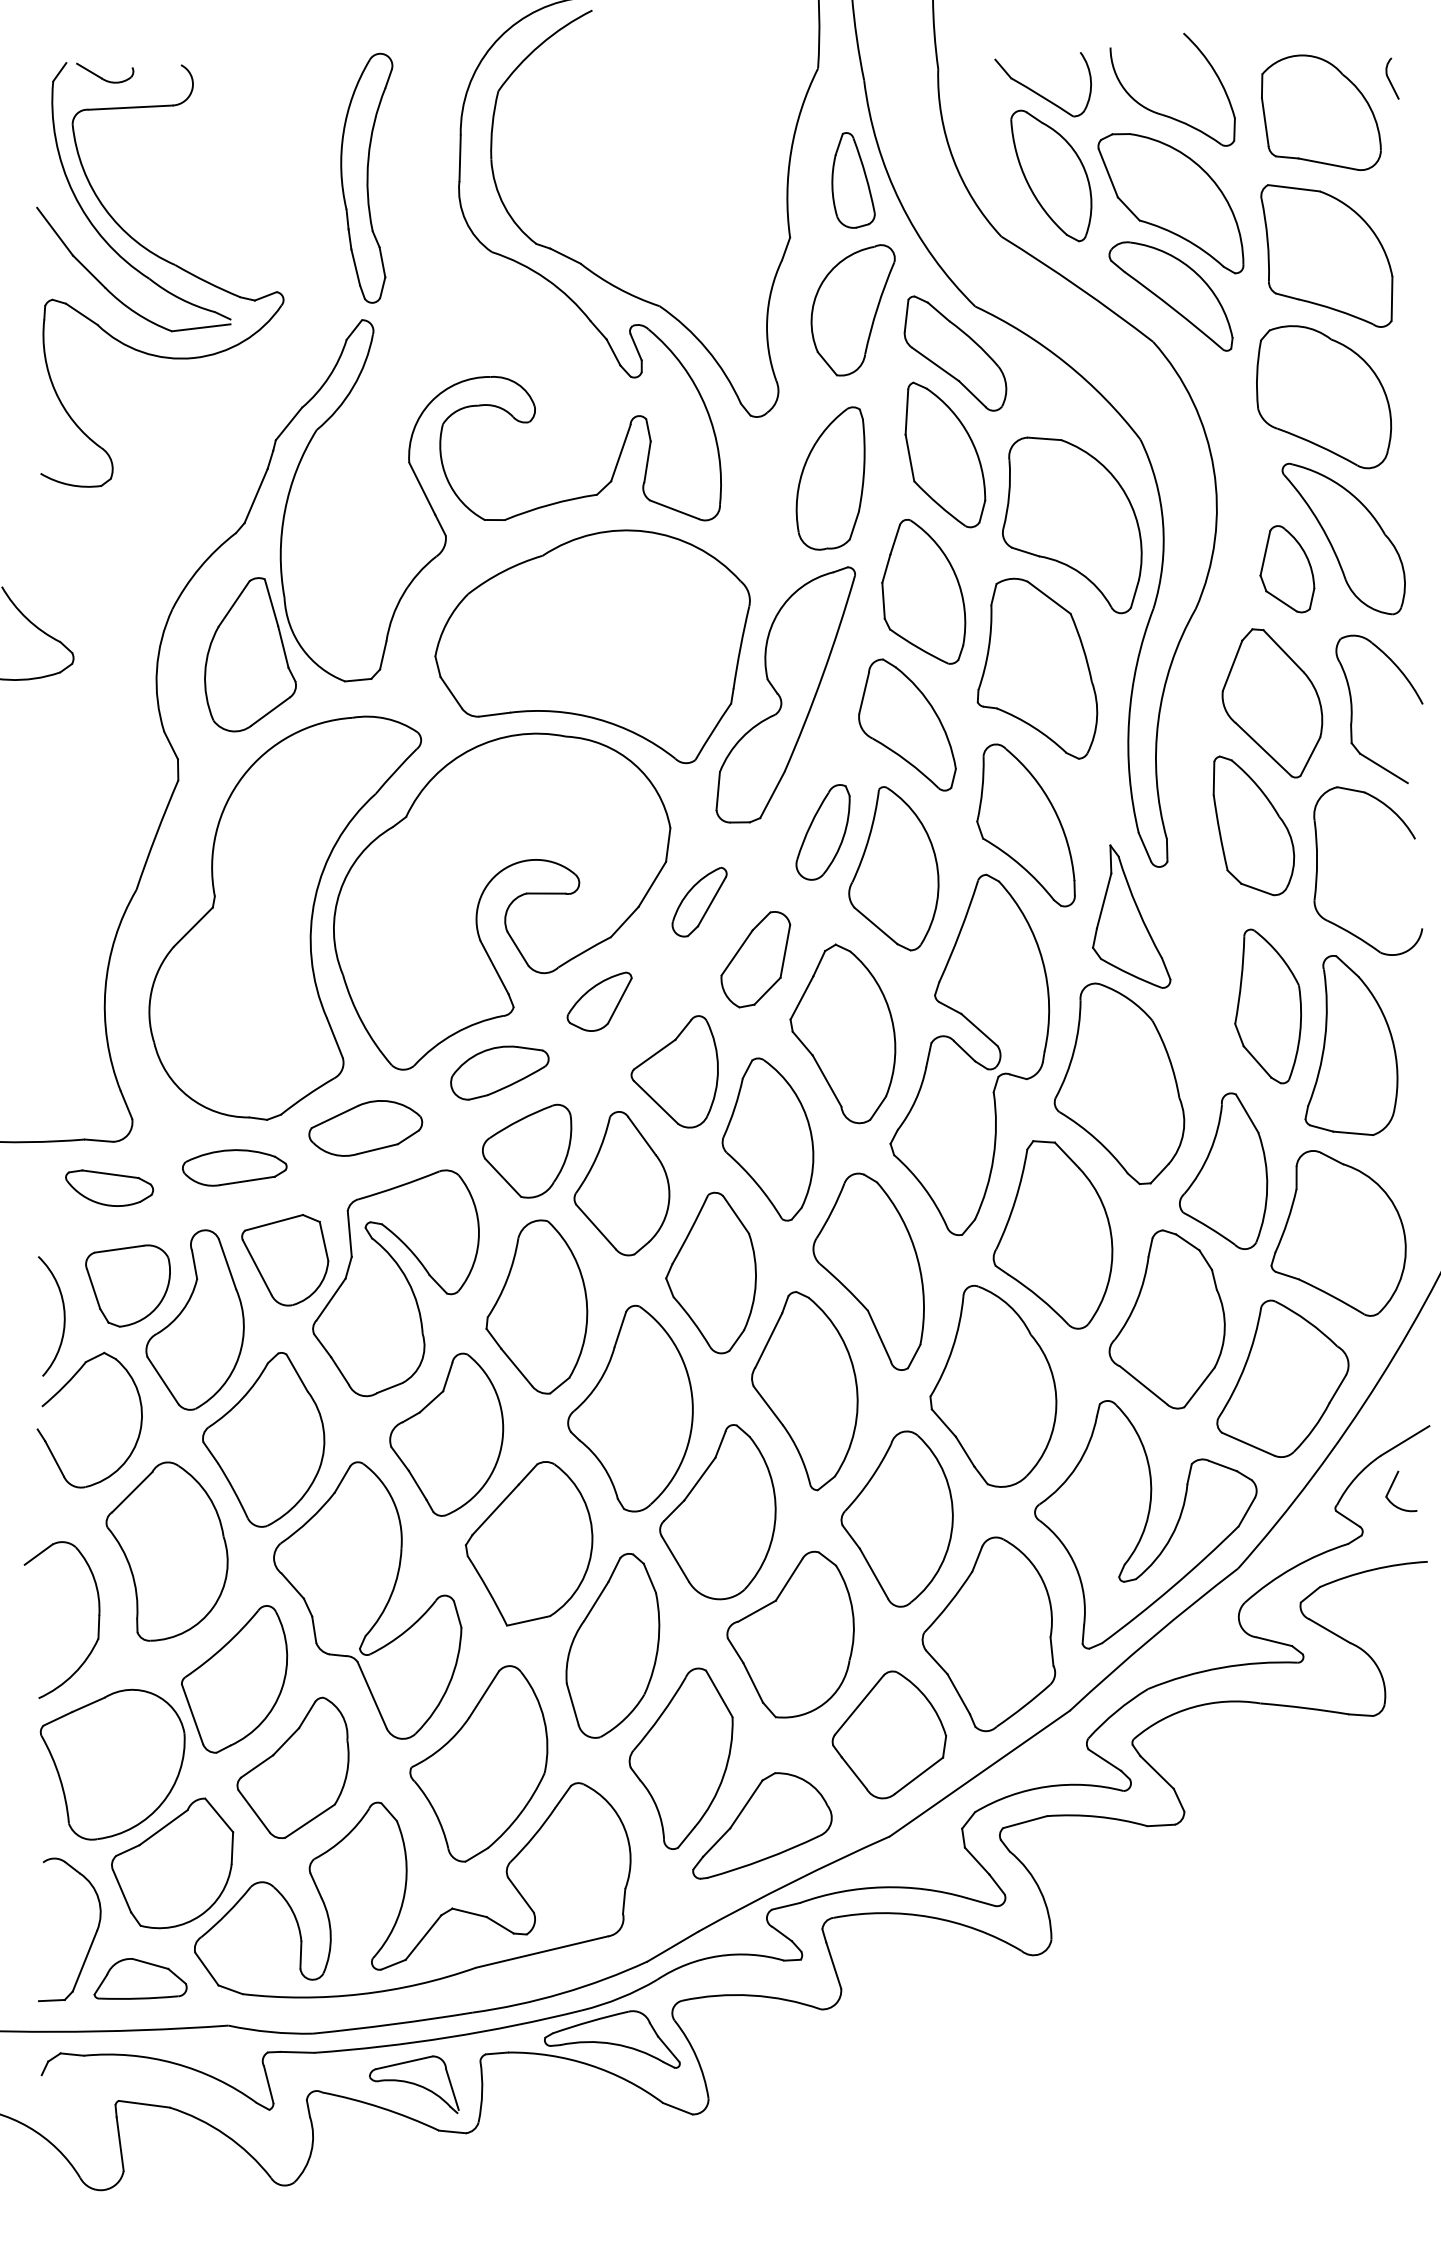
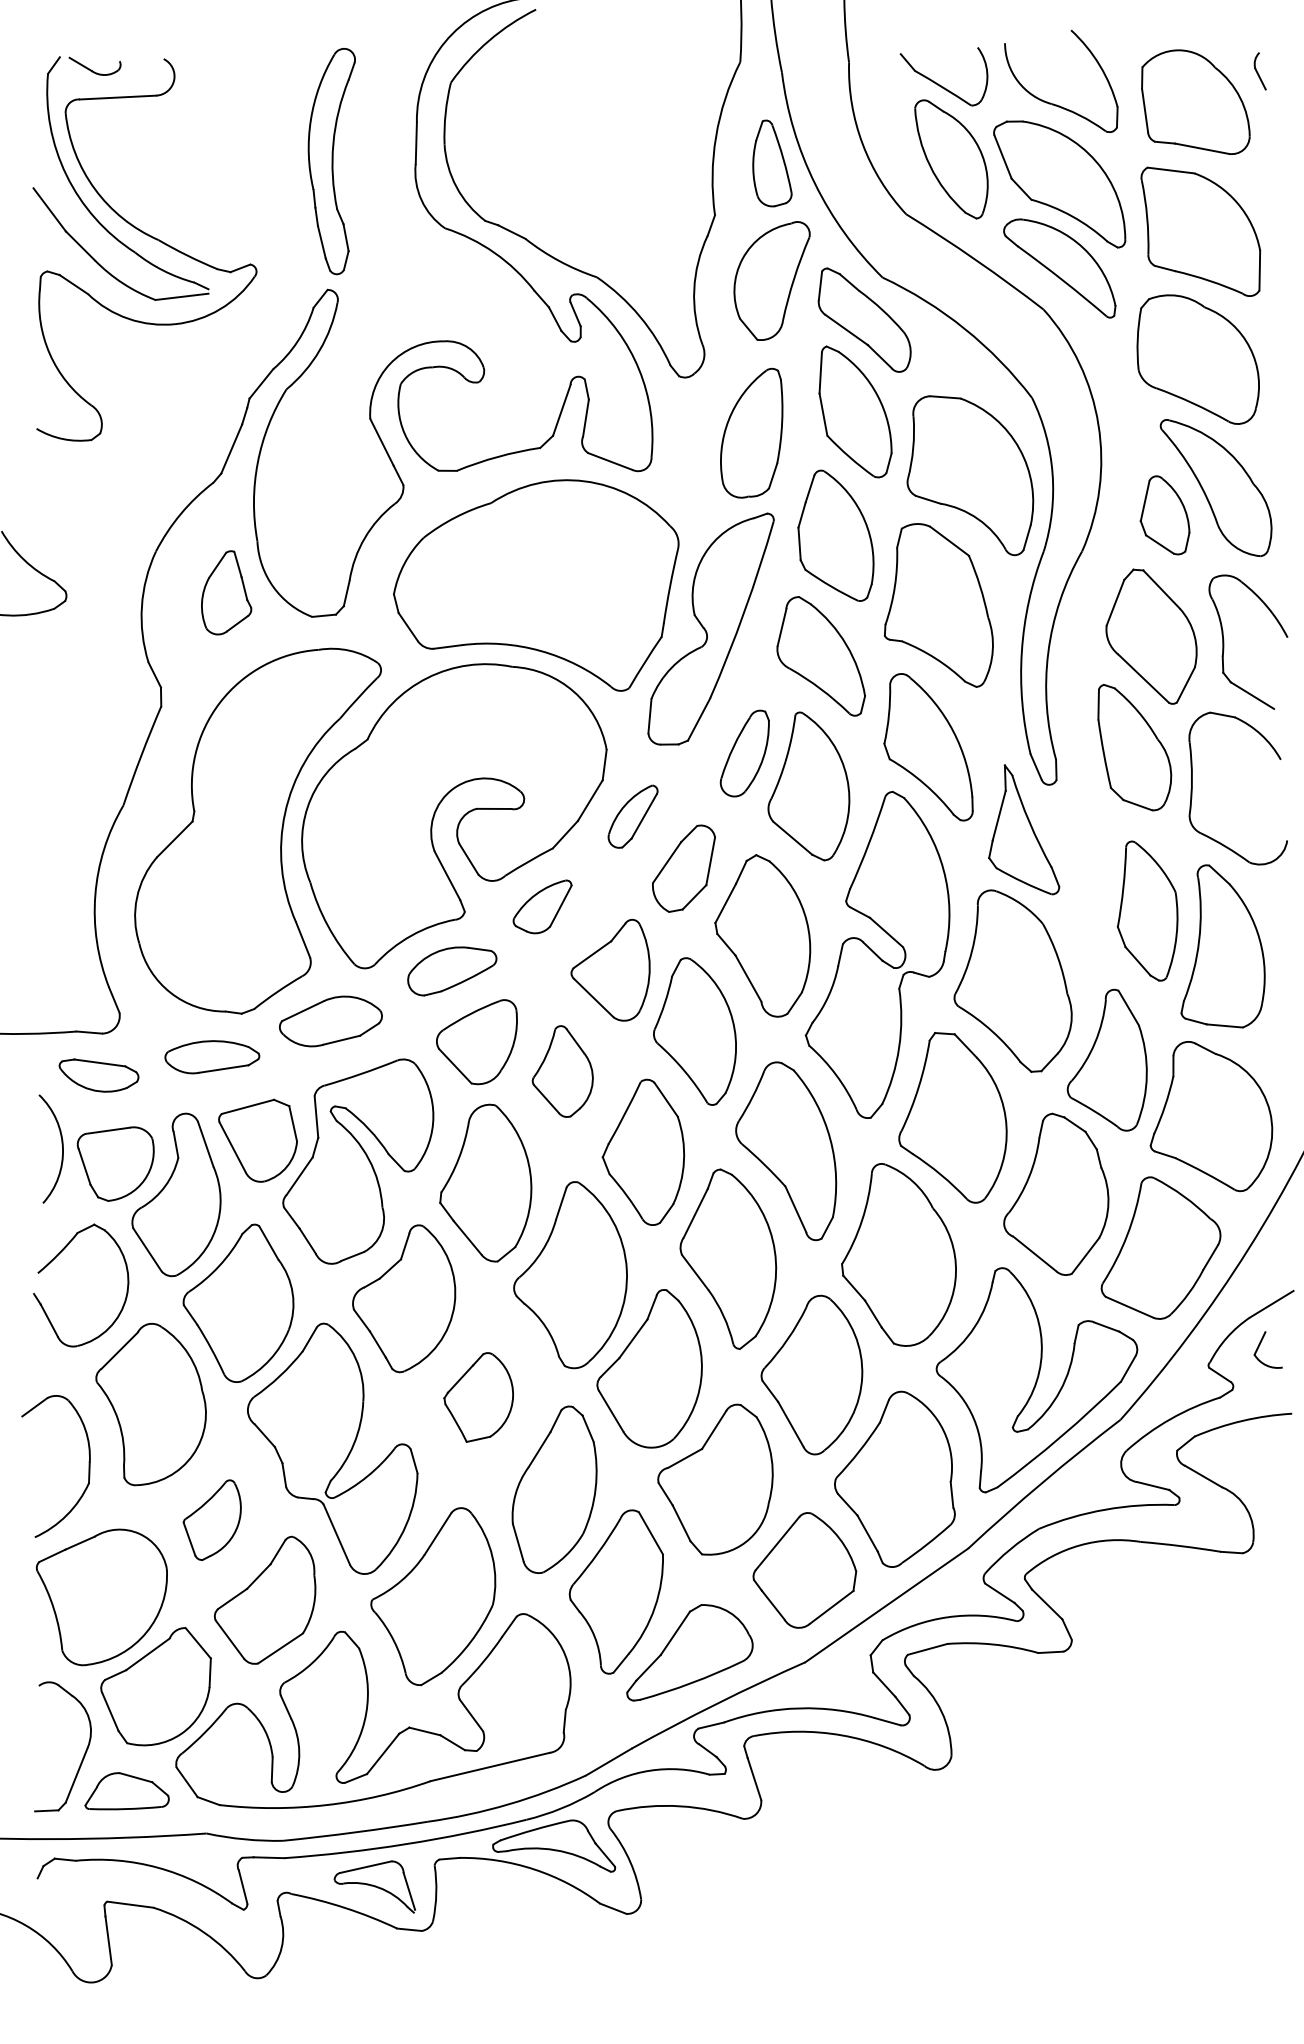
part: (250, 654) -> (226, 592), size x0.6
part: (621, 1183) -> (562, 1071), size x0.7
arc: (63, 1316) -> (61, 1149), moved
part: (528, 1543) -> (478, 1397), size x0.6
part: (234, 1679) -> (212, 1520), size x0.6

